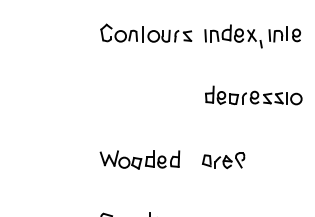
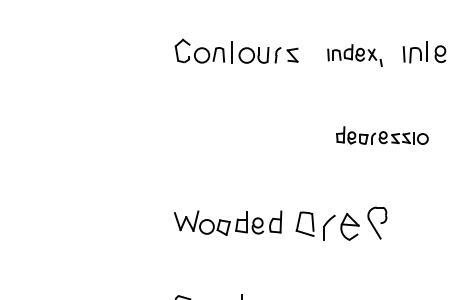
part: (233, 36) -> (354, 55), size x0.7
part: (253, 95) -> (382, 135), size x0.7
part: (223, 160) -> (341, 224), size x1.6

